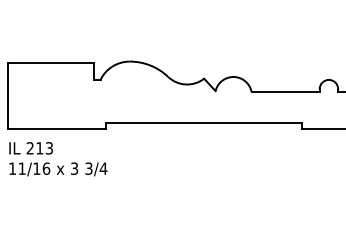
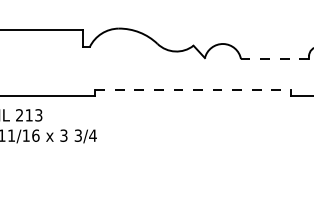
line: (285, 92) -> (274, 59), solid -> dashed
line: (203, 122) -> (192, 89), solid -> dashed

